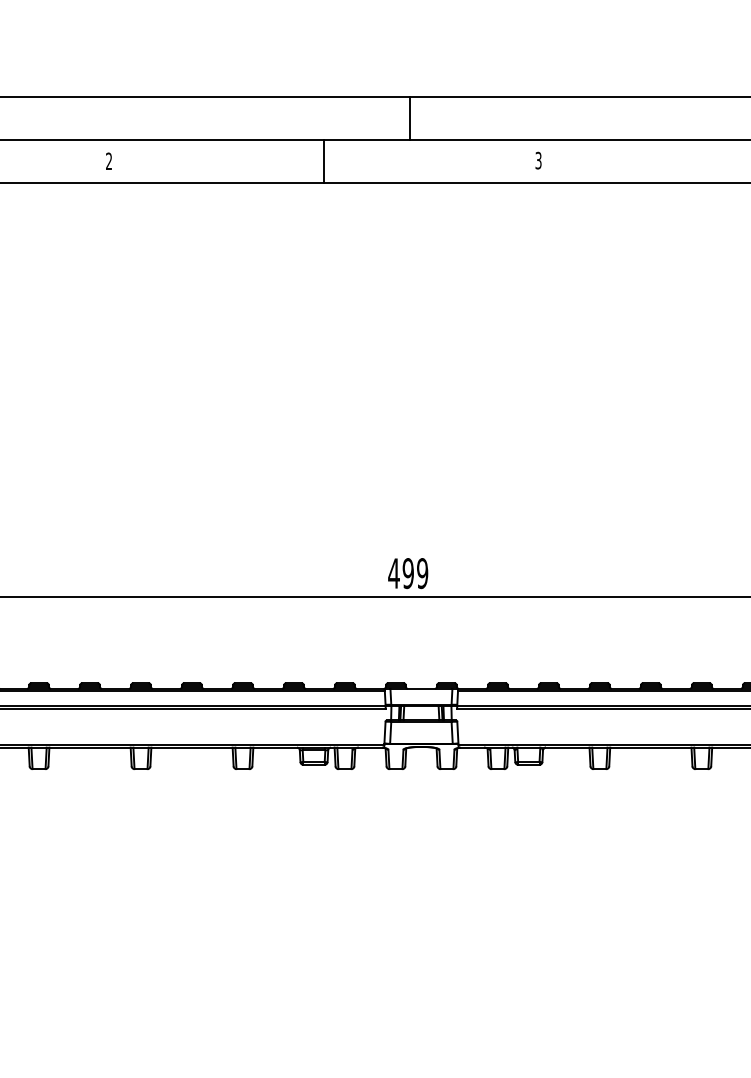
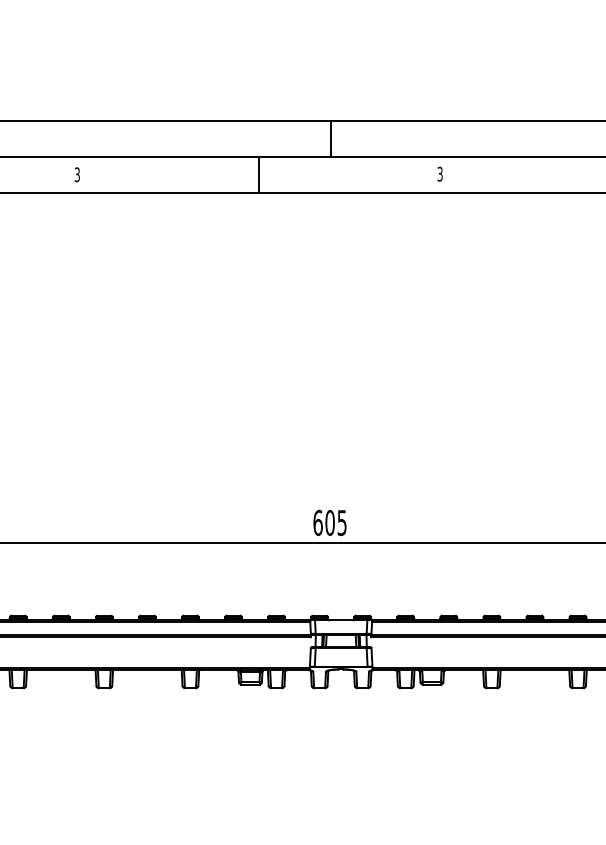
text: (109, 161) -> (77, 174), 2 -> 3
text: (408, 573) -> (330, 522), 499 -> 605

